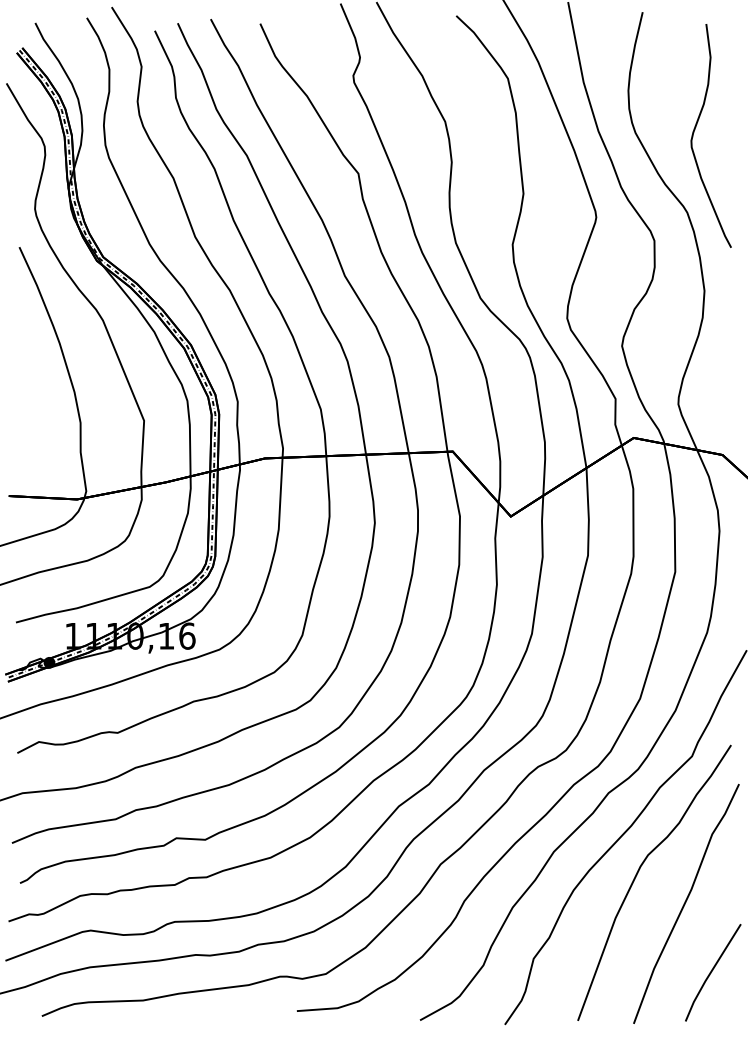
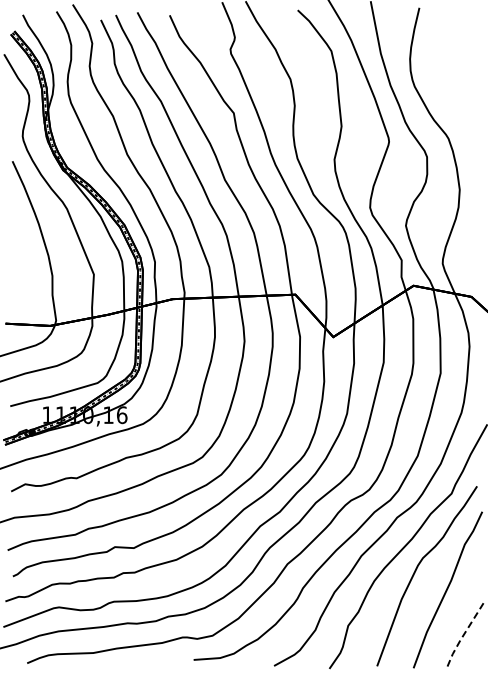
curve: (696, 129) -> (454, 84), removed
line: (710, 973) -> (463, 635), solid -> dashed

